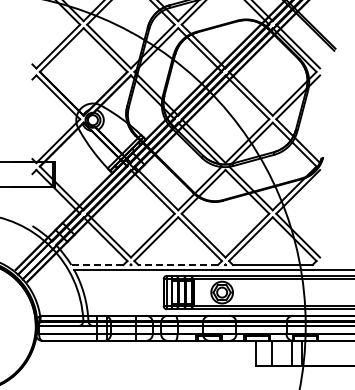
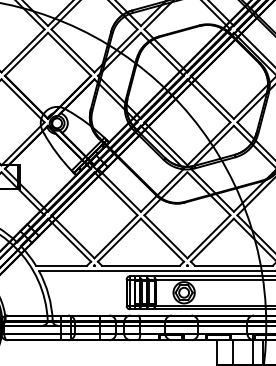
line: (96, 265) -> (60, 266), dashed -> solid
line: (178, 265) -> (141, 266), dashed -> solid

